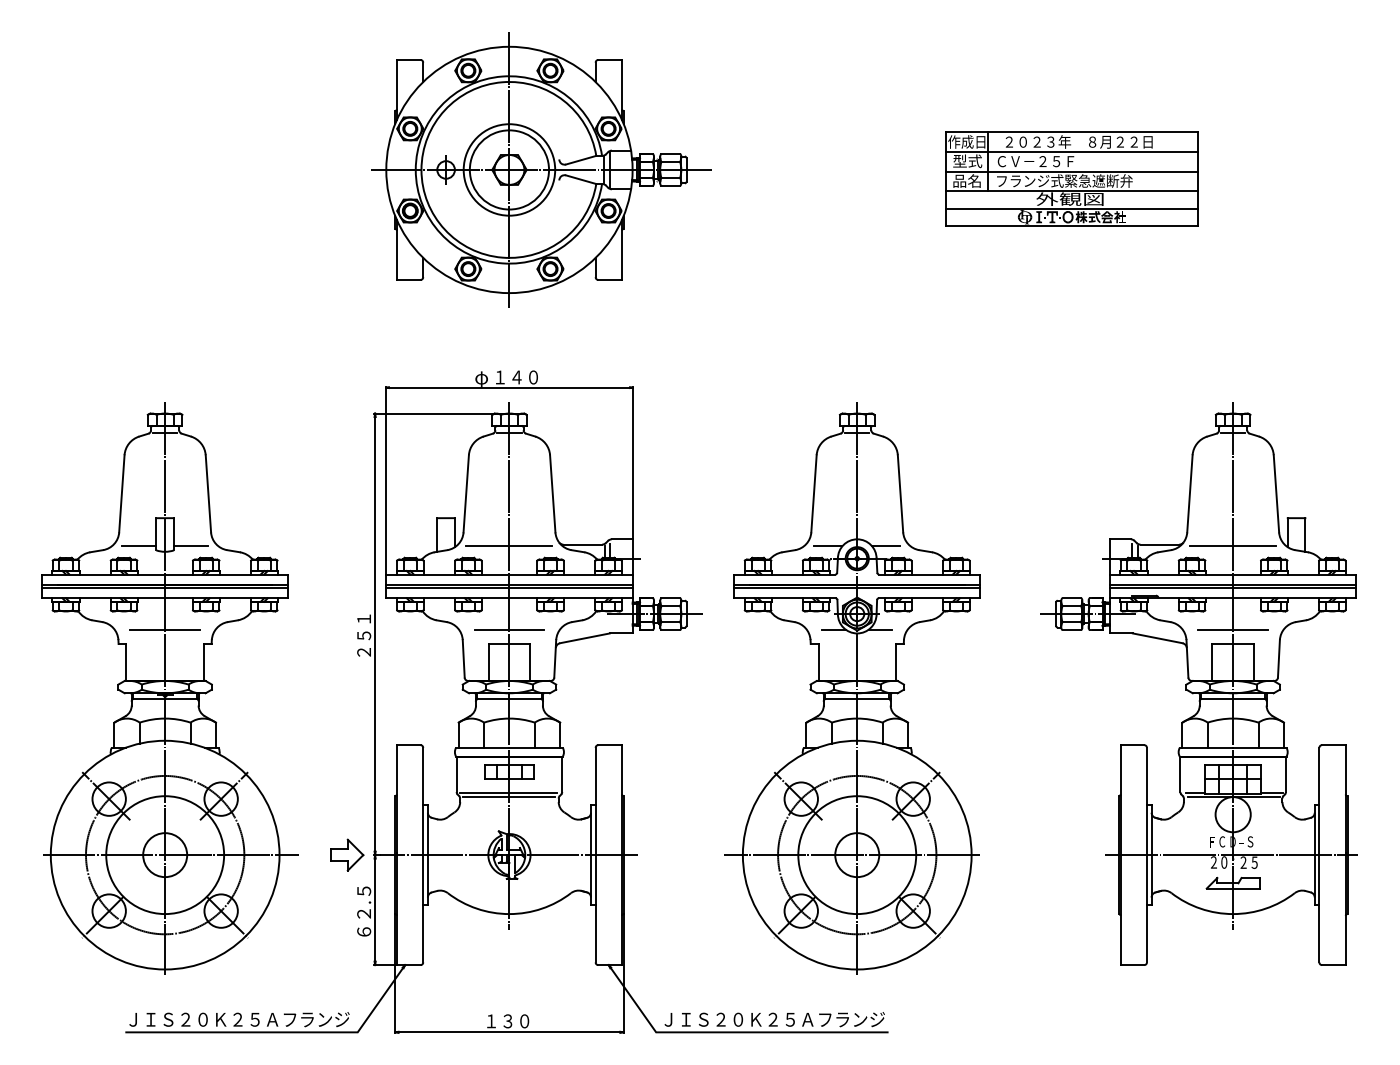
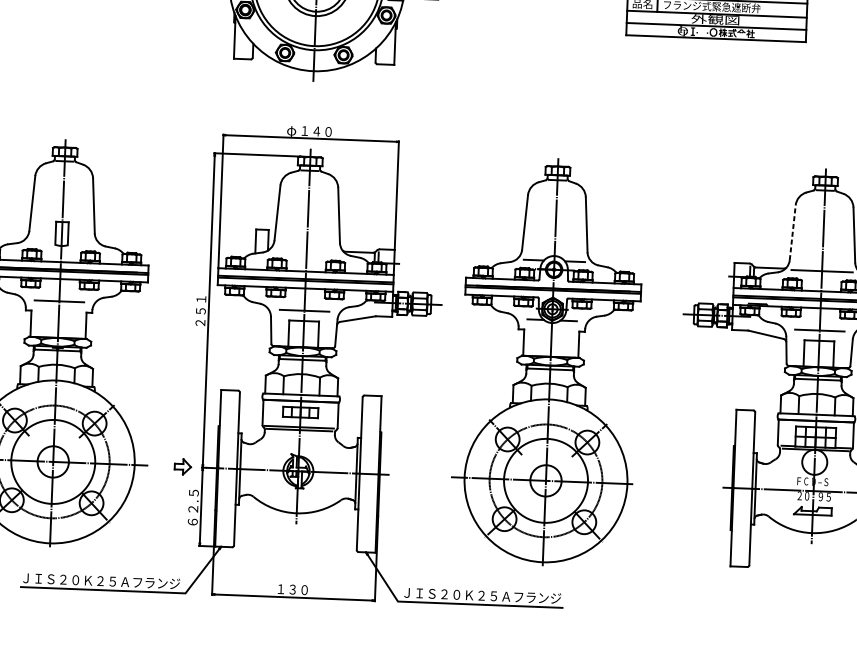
fill: (1051, 217) -> (701, 32), removed
fill: (1106, 220) -> (740, 35), removed
line: (1189, 493) -> (792, 232), solid -> dashed
line: (139, 546) -> (43, 241), removed
line: (190, 546) -> (79, 242), removed
line: (509, 546) -> (306, 251), removed
part: (347, 854) -> (183, 466), size x0.7
text: (1243, 862) -> (820, 496), 2 -> 9

